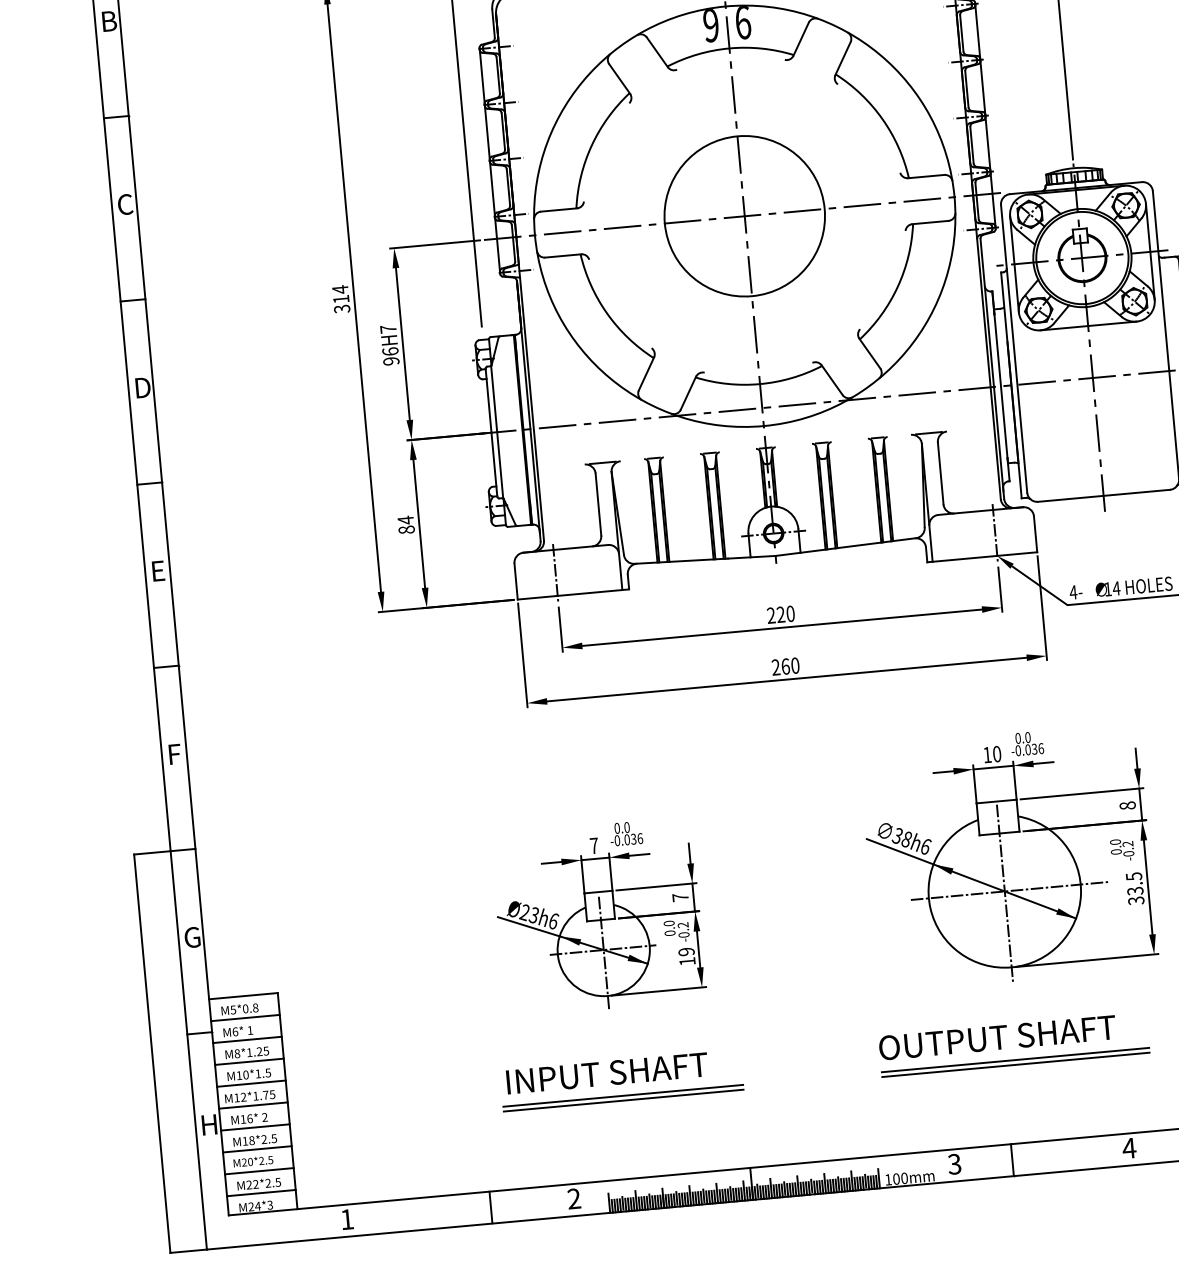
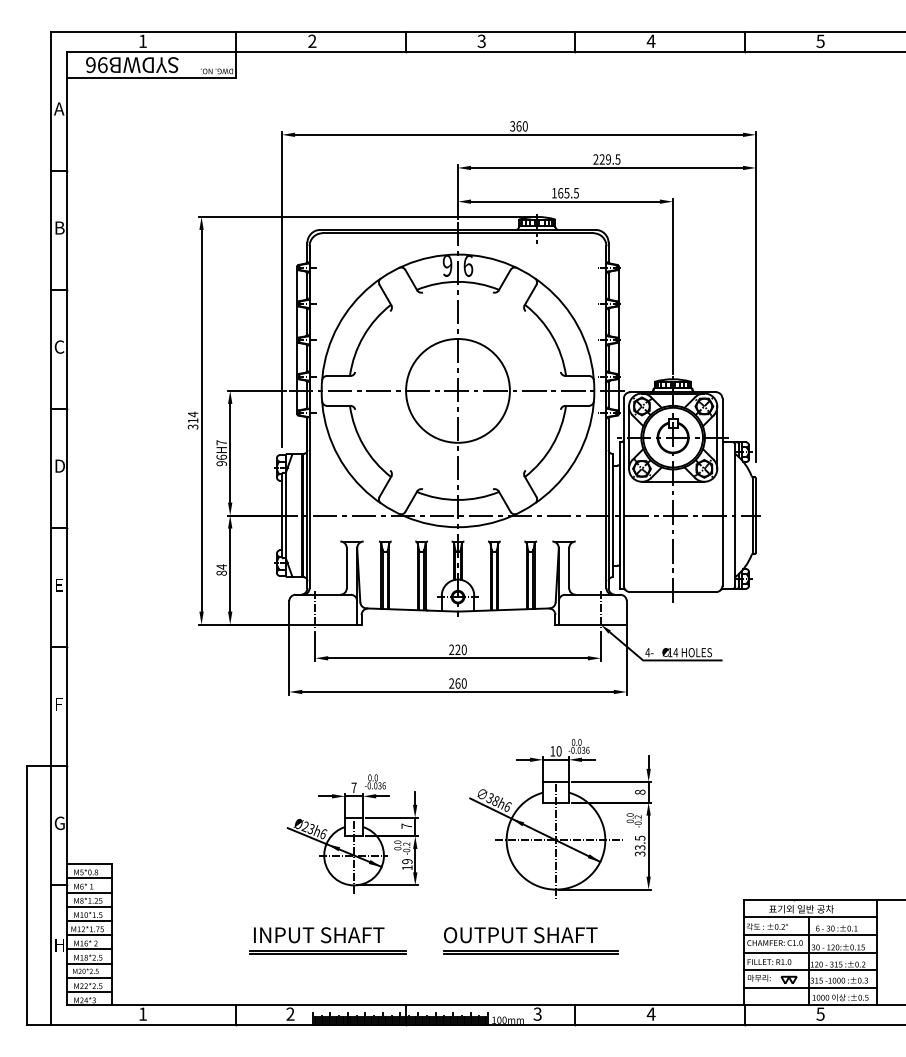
part: (1008, 857) -> (560, 818), moved
part: (598, 916) -> (352, 833), moved
part: (1013, 1044) -> (530, 940), moved

